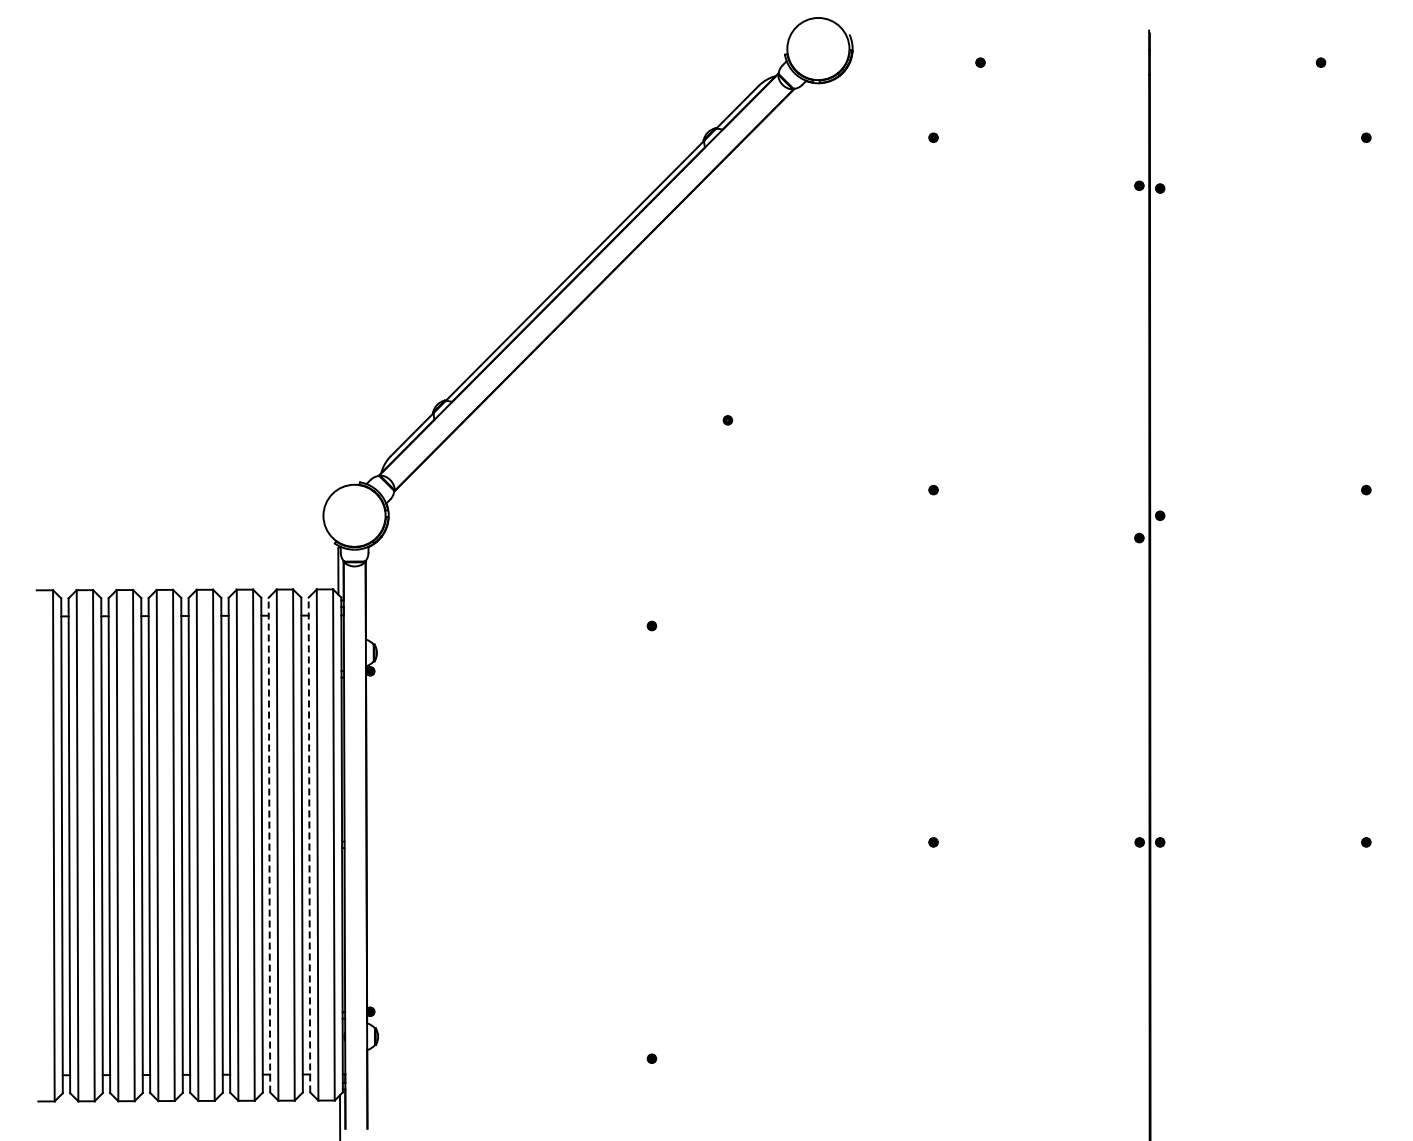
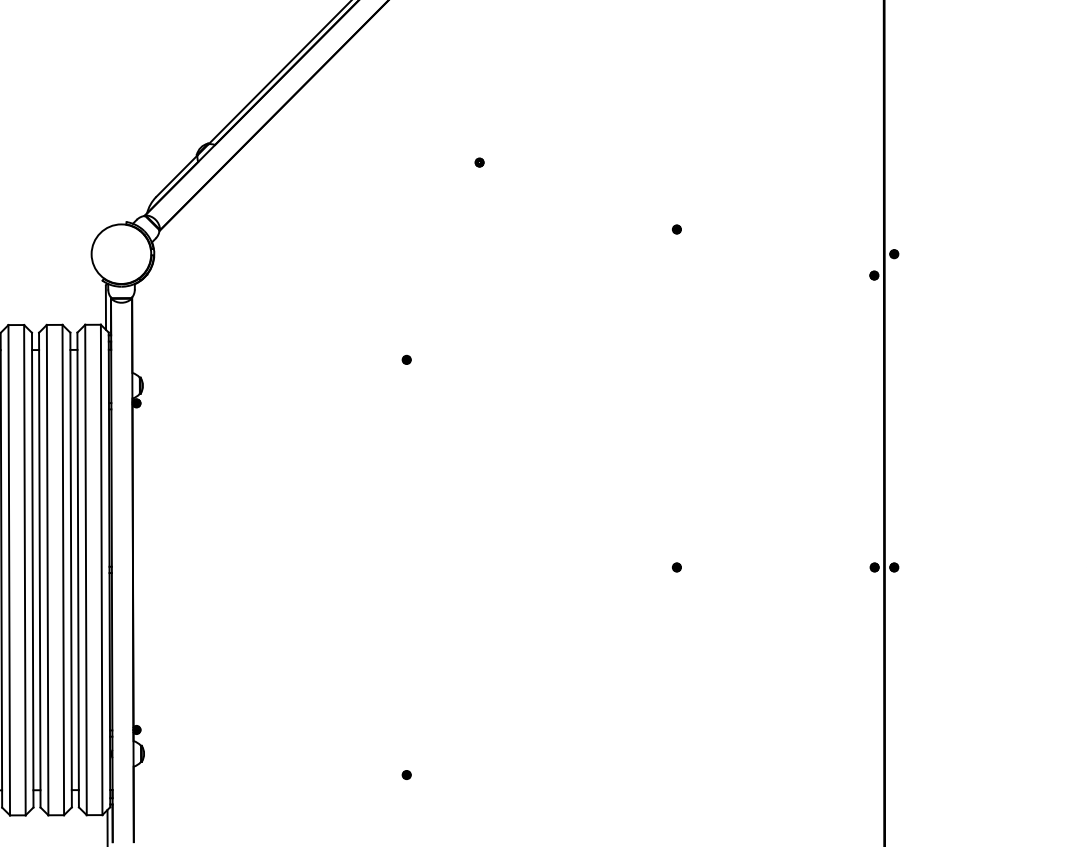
line: (269, 844) -> (39, 569), dashed -> solid
line: (309, 844) -> (78, 569), dashed -> solid

